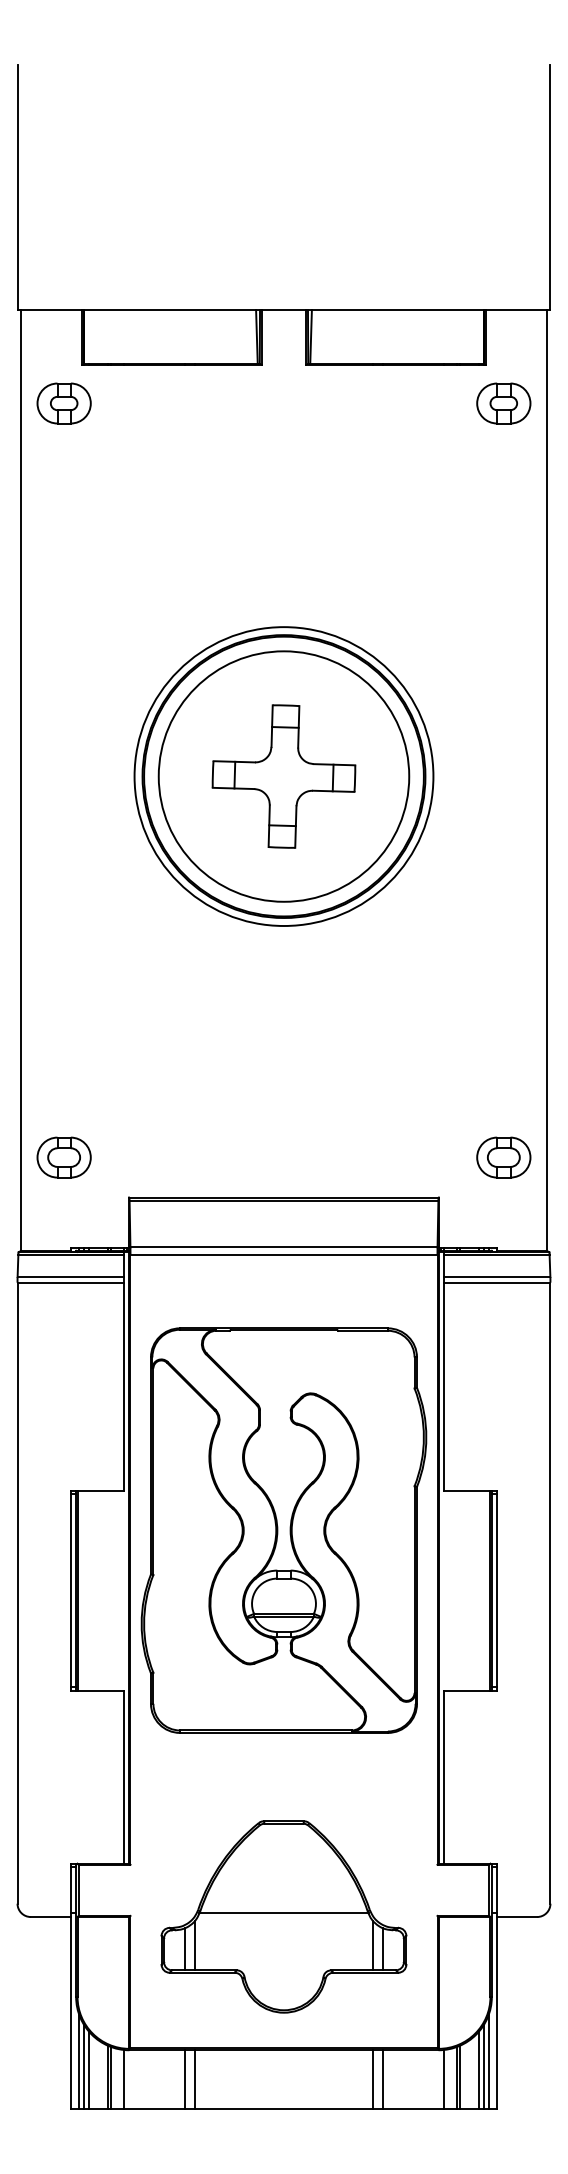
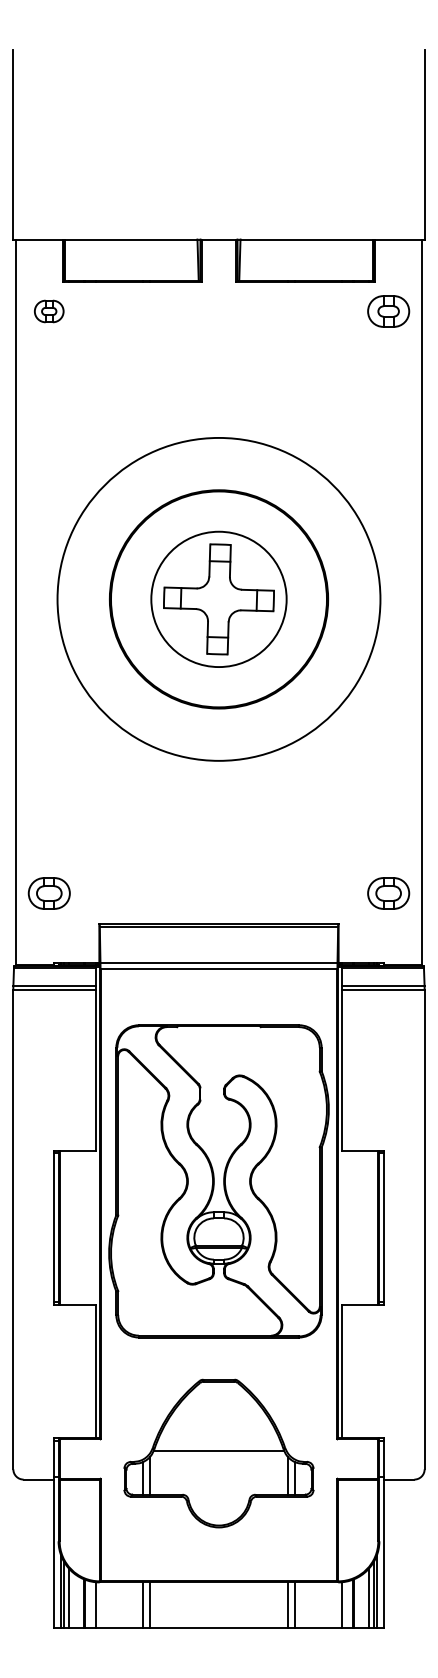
part: (63, 403) -> (48, 311), size x0.7
circle: (283, 776) -> (218, 599), size x0.7
circle: (283, 776) -> (218, 599), size x1.4
part: (283, 1916) -> (218, 1453), moved

